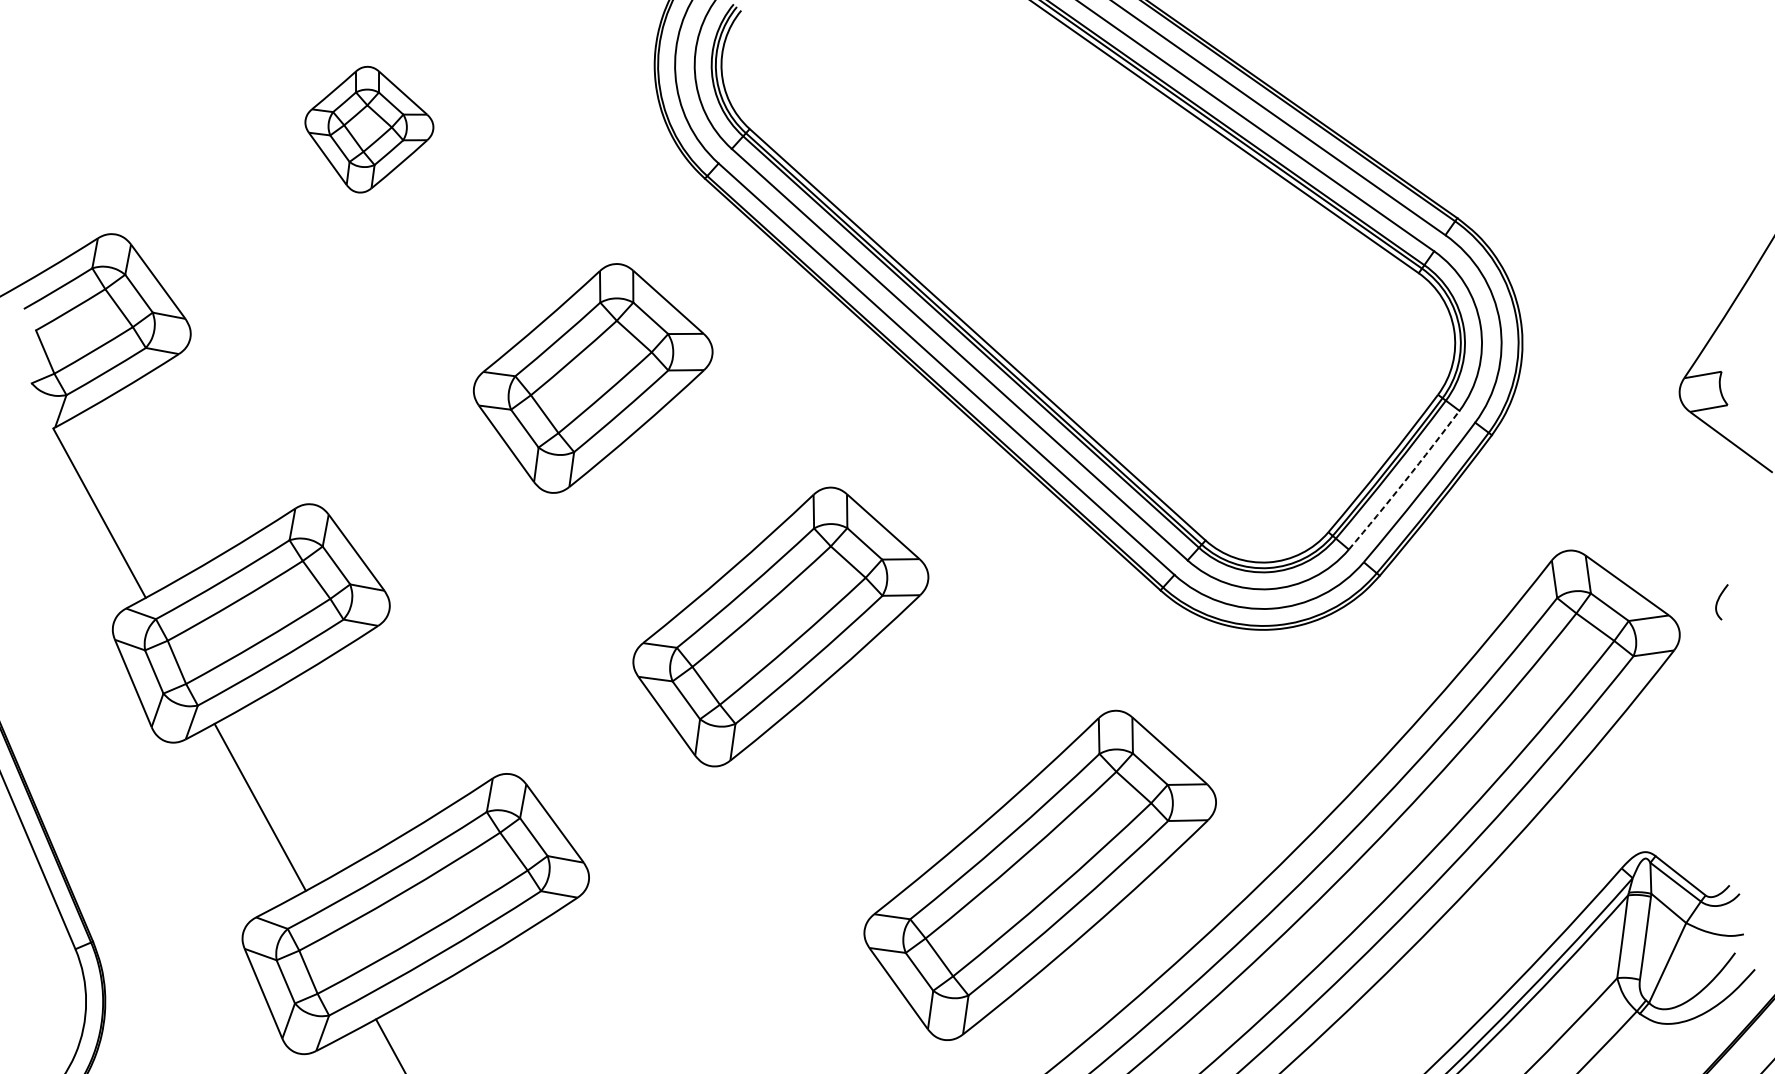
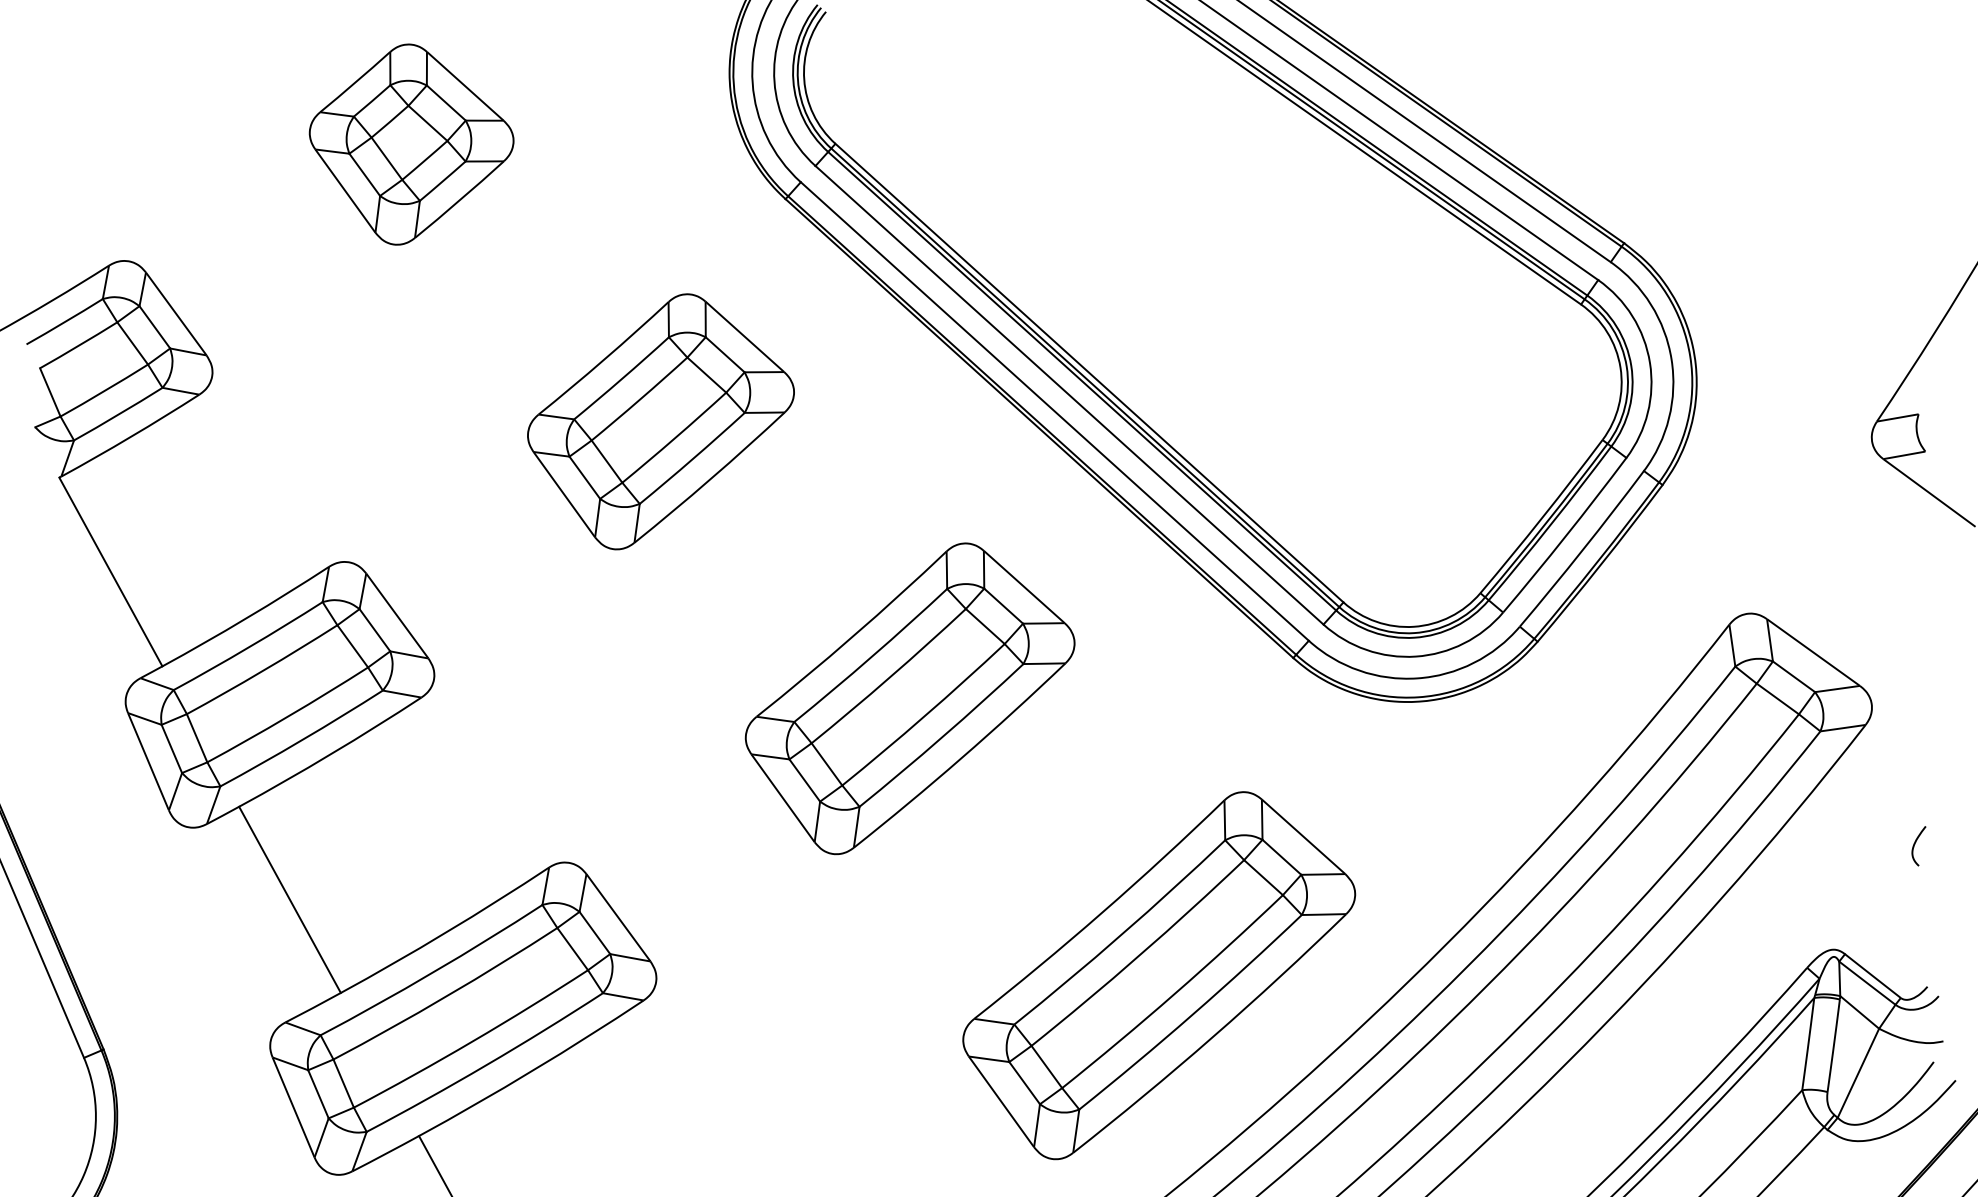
part: (369, 129) -> (411, 144), size x1.43
arc: (1404, 481) -> (1565, 536), dashed -> solid
curve: (1718, 600) -> (1915, 844), moved
part: (780, 626) -> (909, 698), moved

